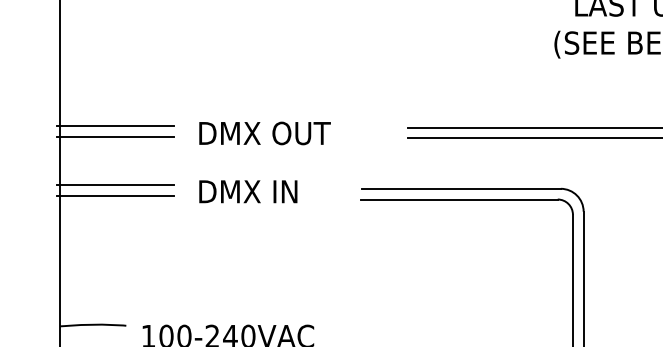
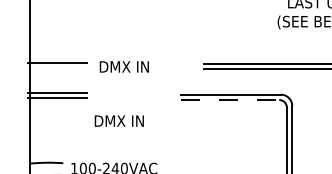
text: (300, 132) -> (150, 66), DMX OUT -> DMX IN
line: (114, 136) -> (57, 68), removed
text: (246, 190) -> (118, 120), moved
line: (460, 200) -> (230, 100), solid -> dashed

